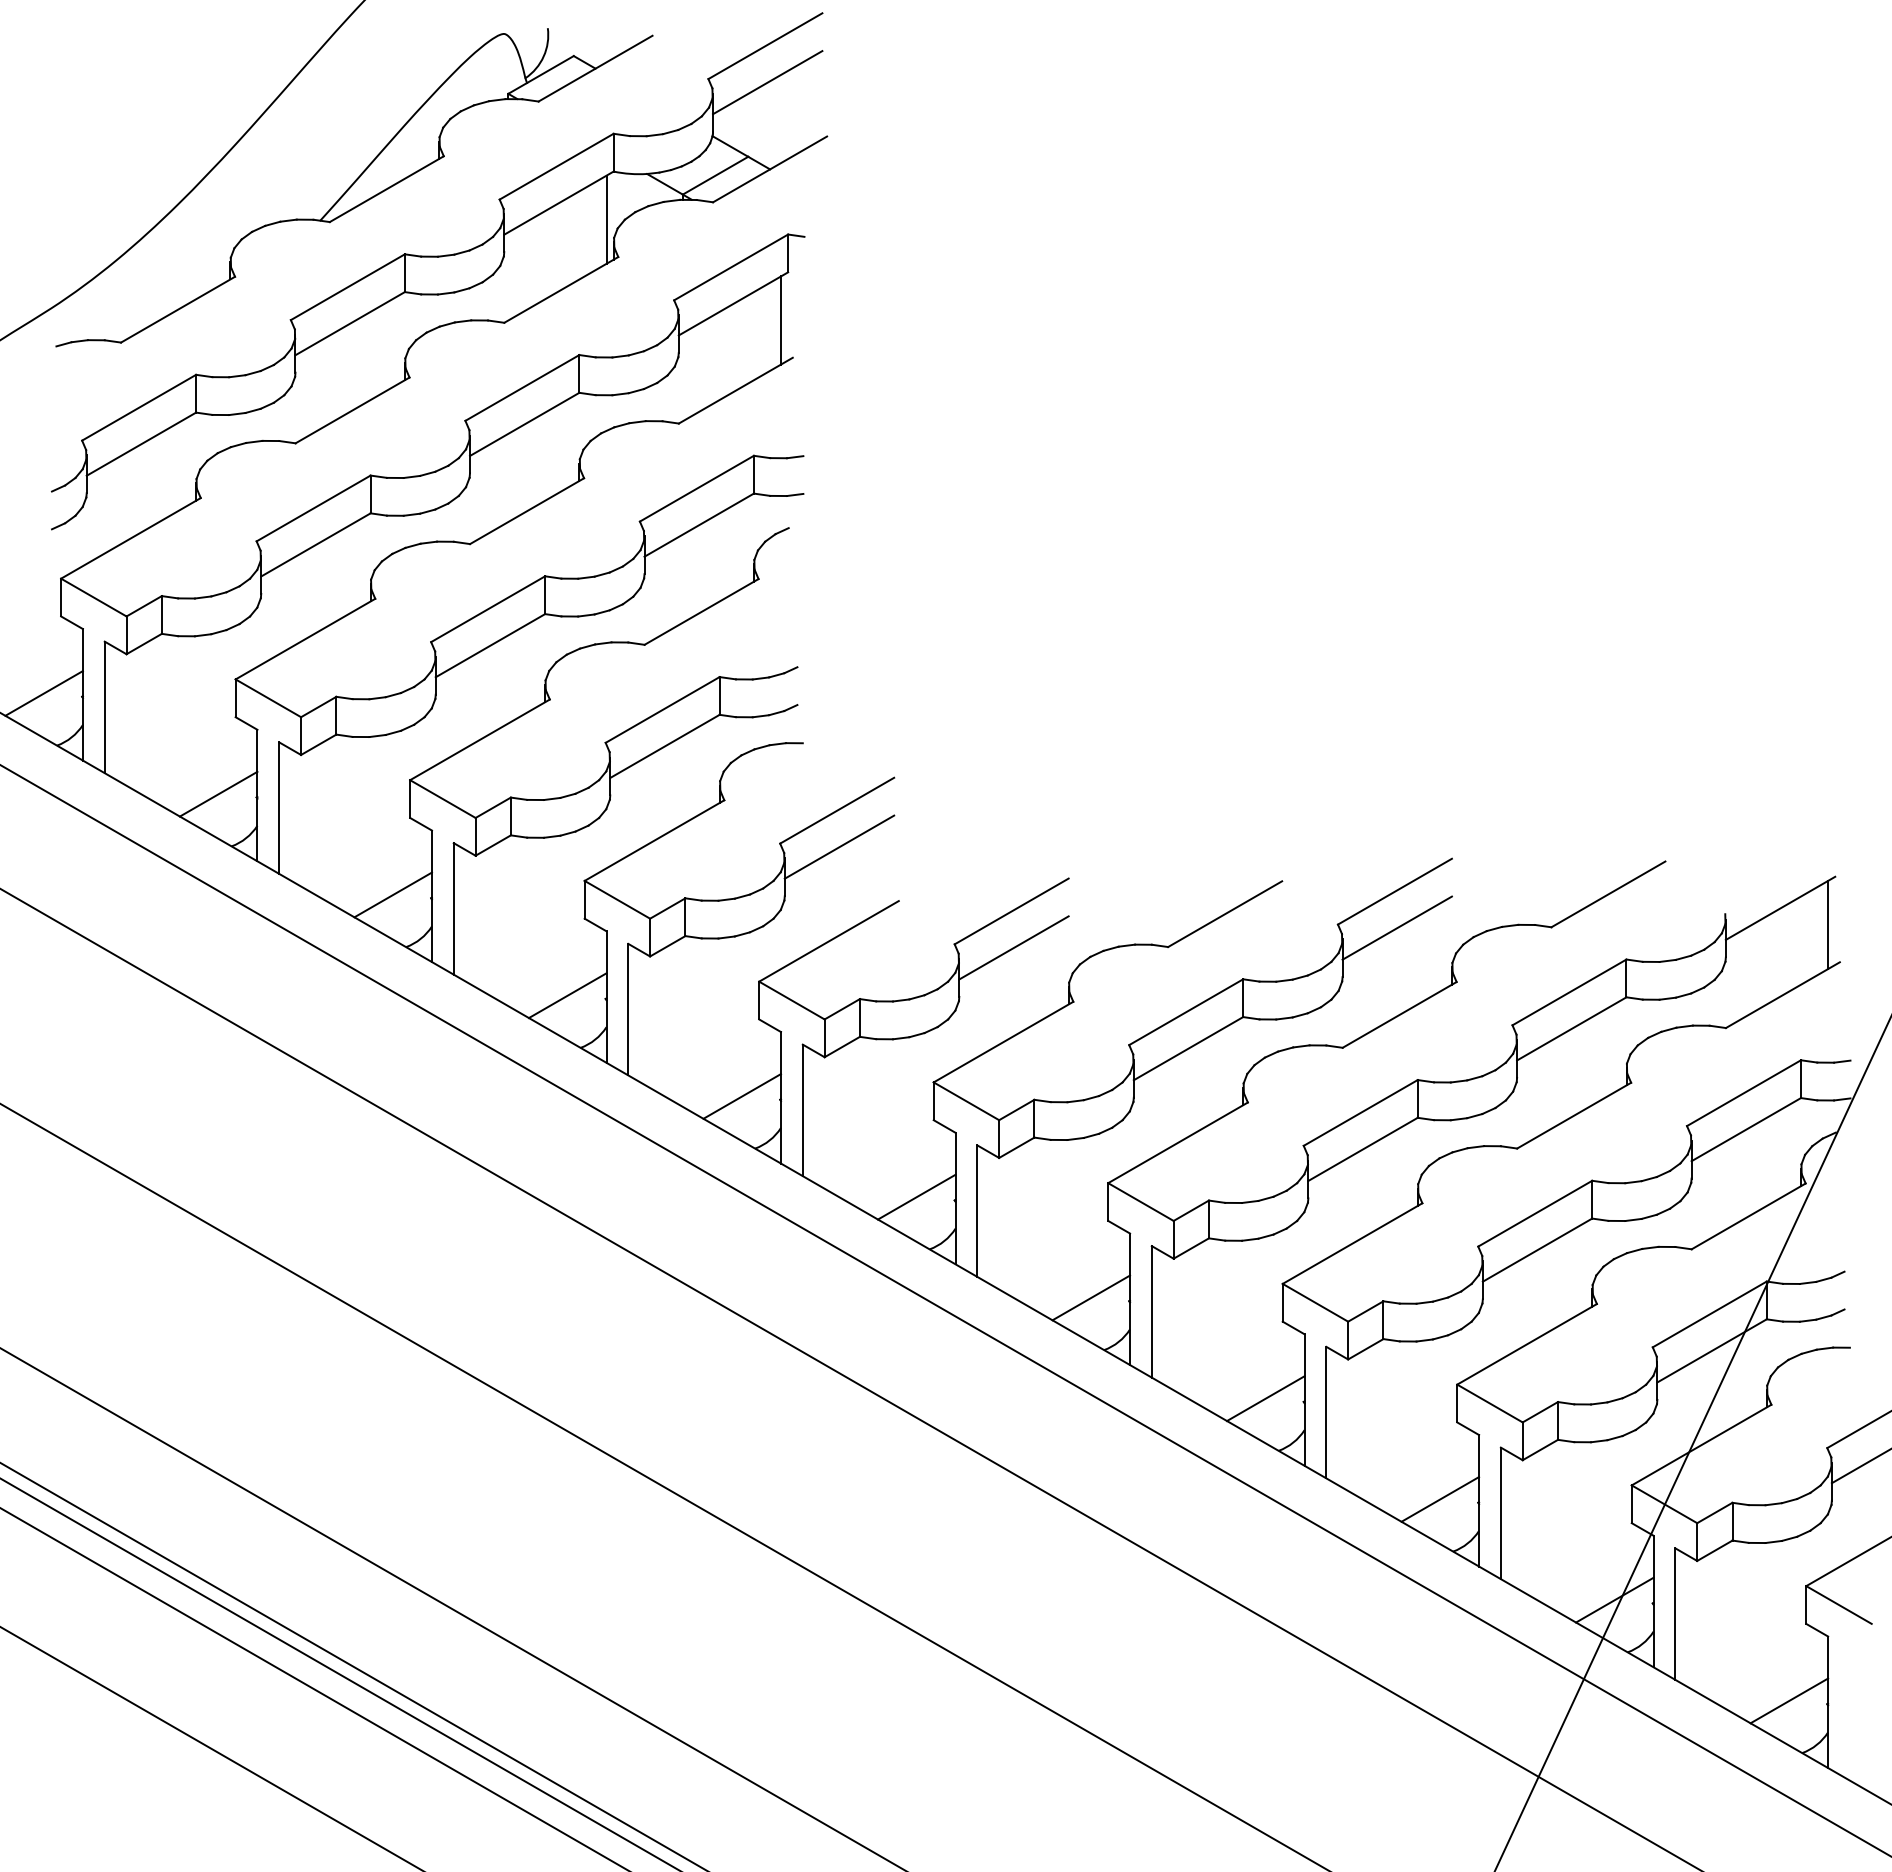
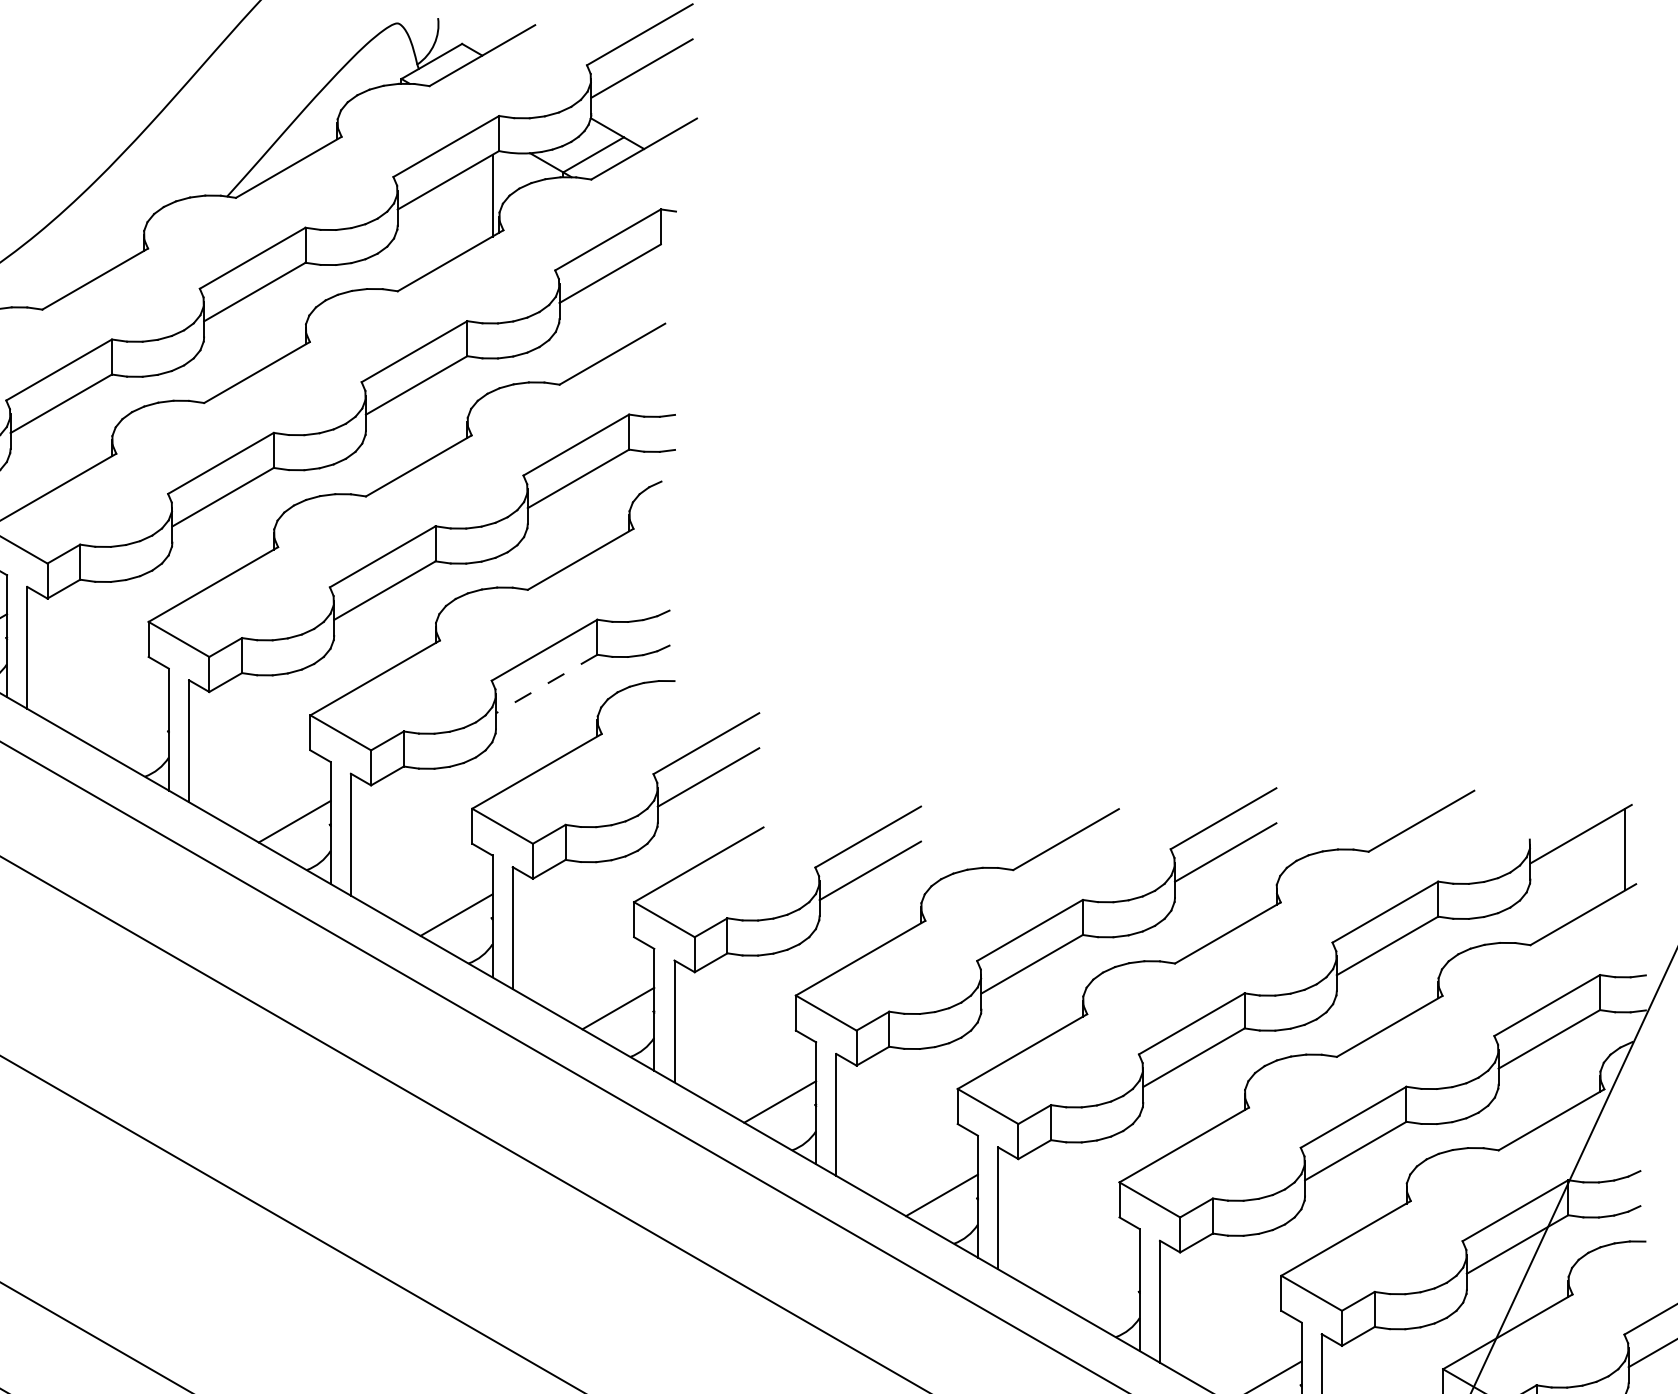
line: (781, 320) -> (654, 289), removed
line: (664, 746) -> (546, 684), solid -> dashed
line: (218, 793) -> (132, 727), removed
line: (1265, 1398) -> (1103, 1288), removed

